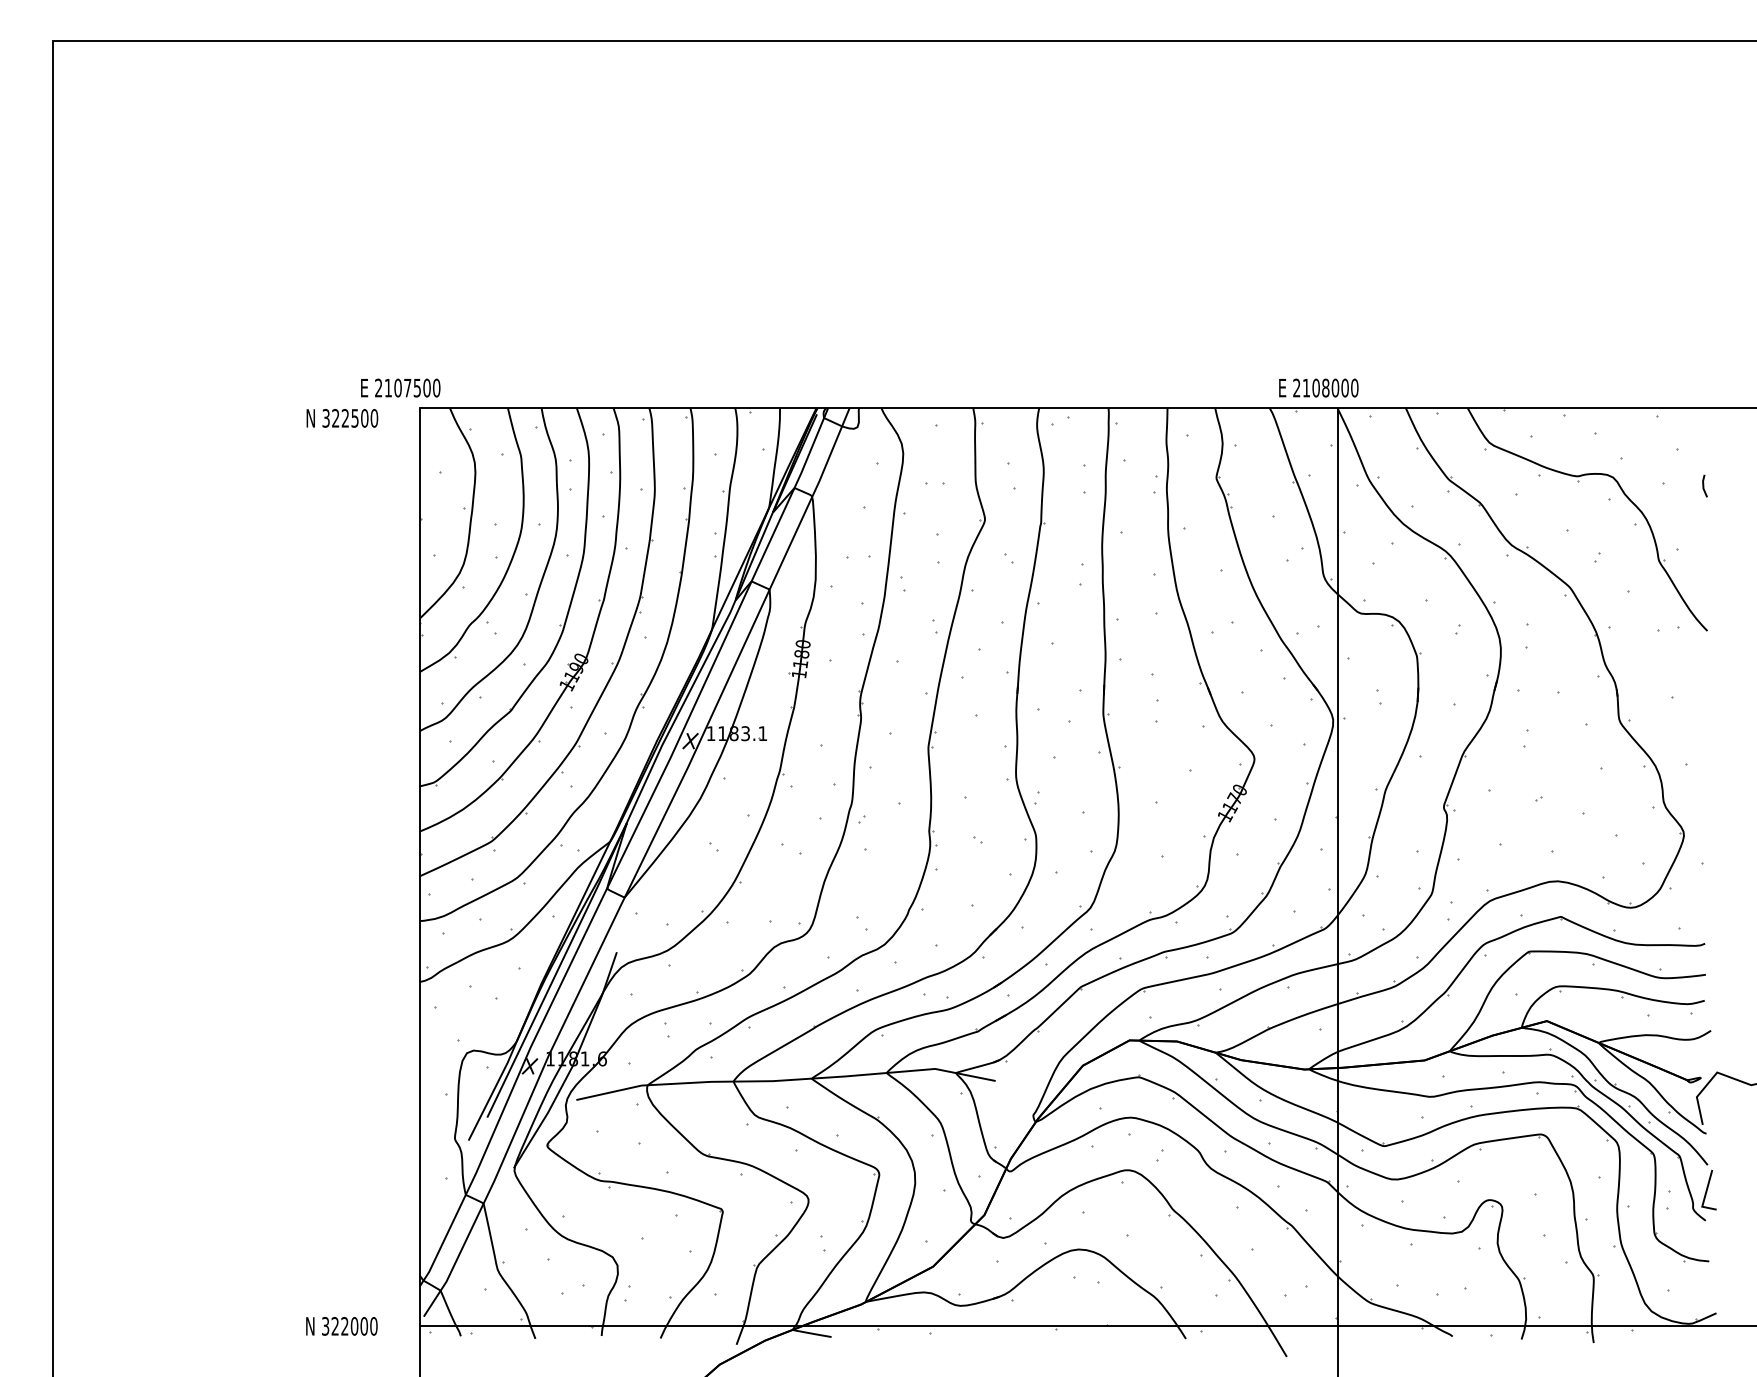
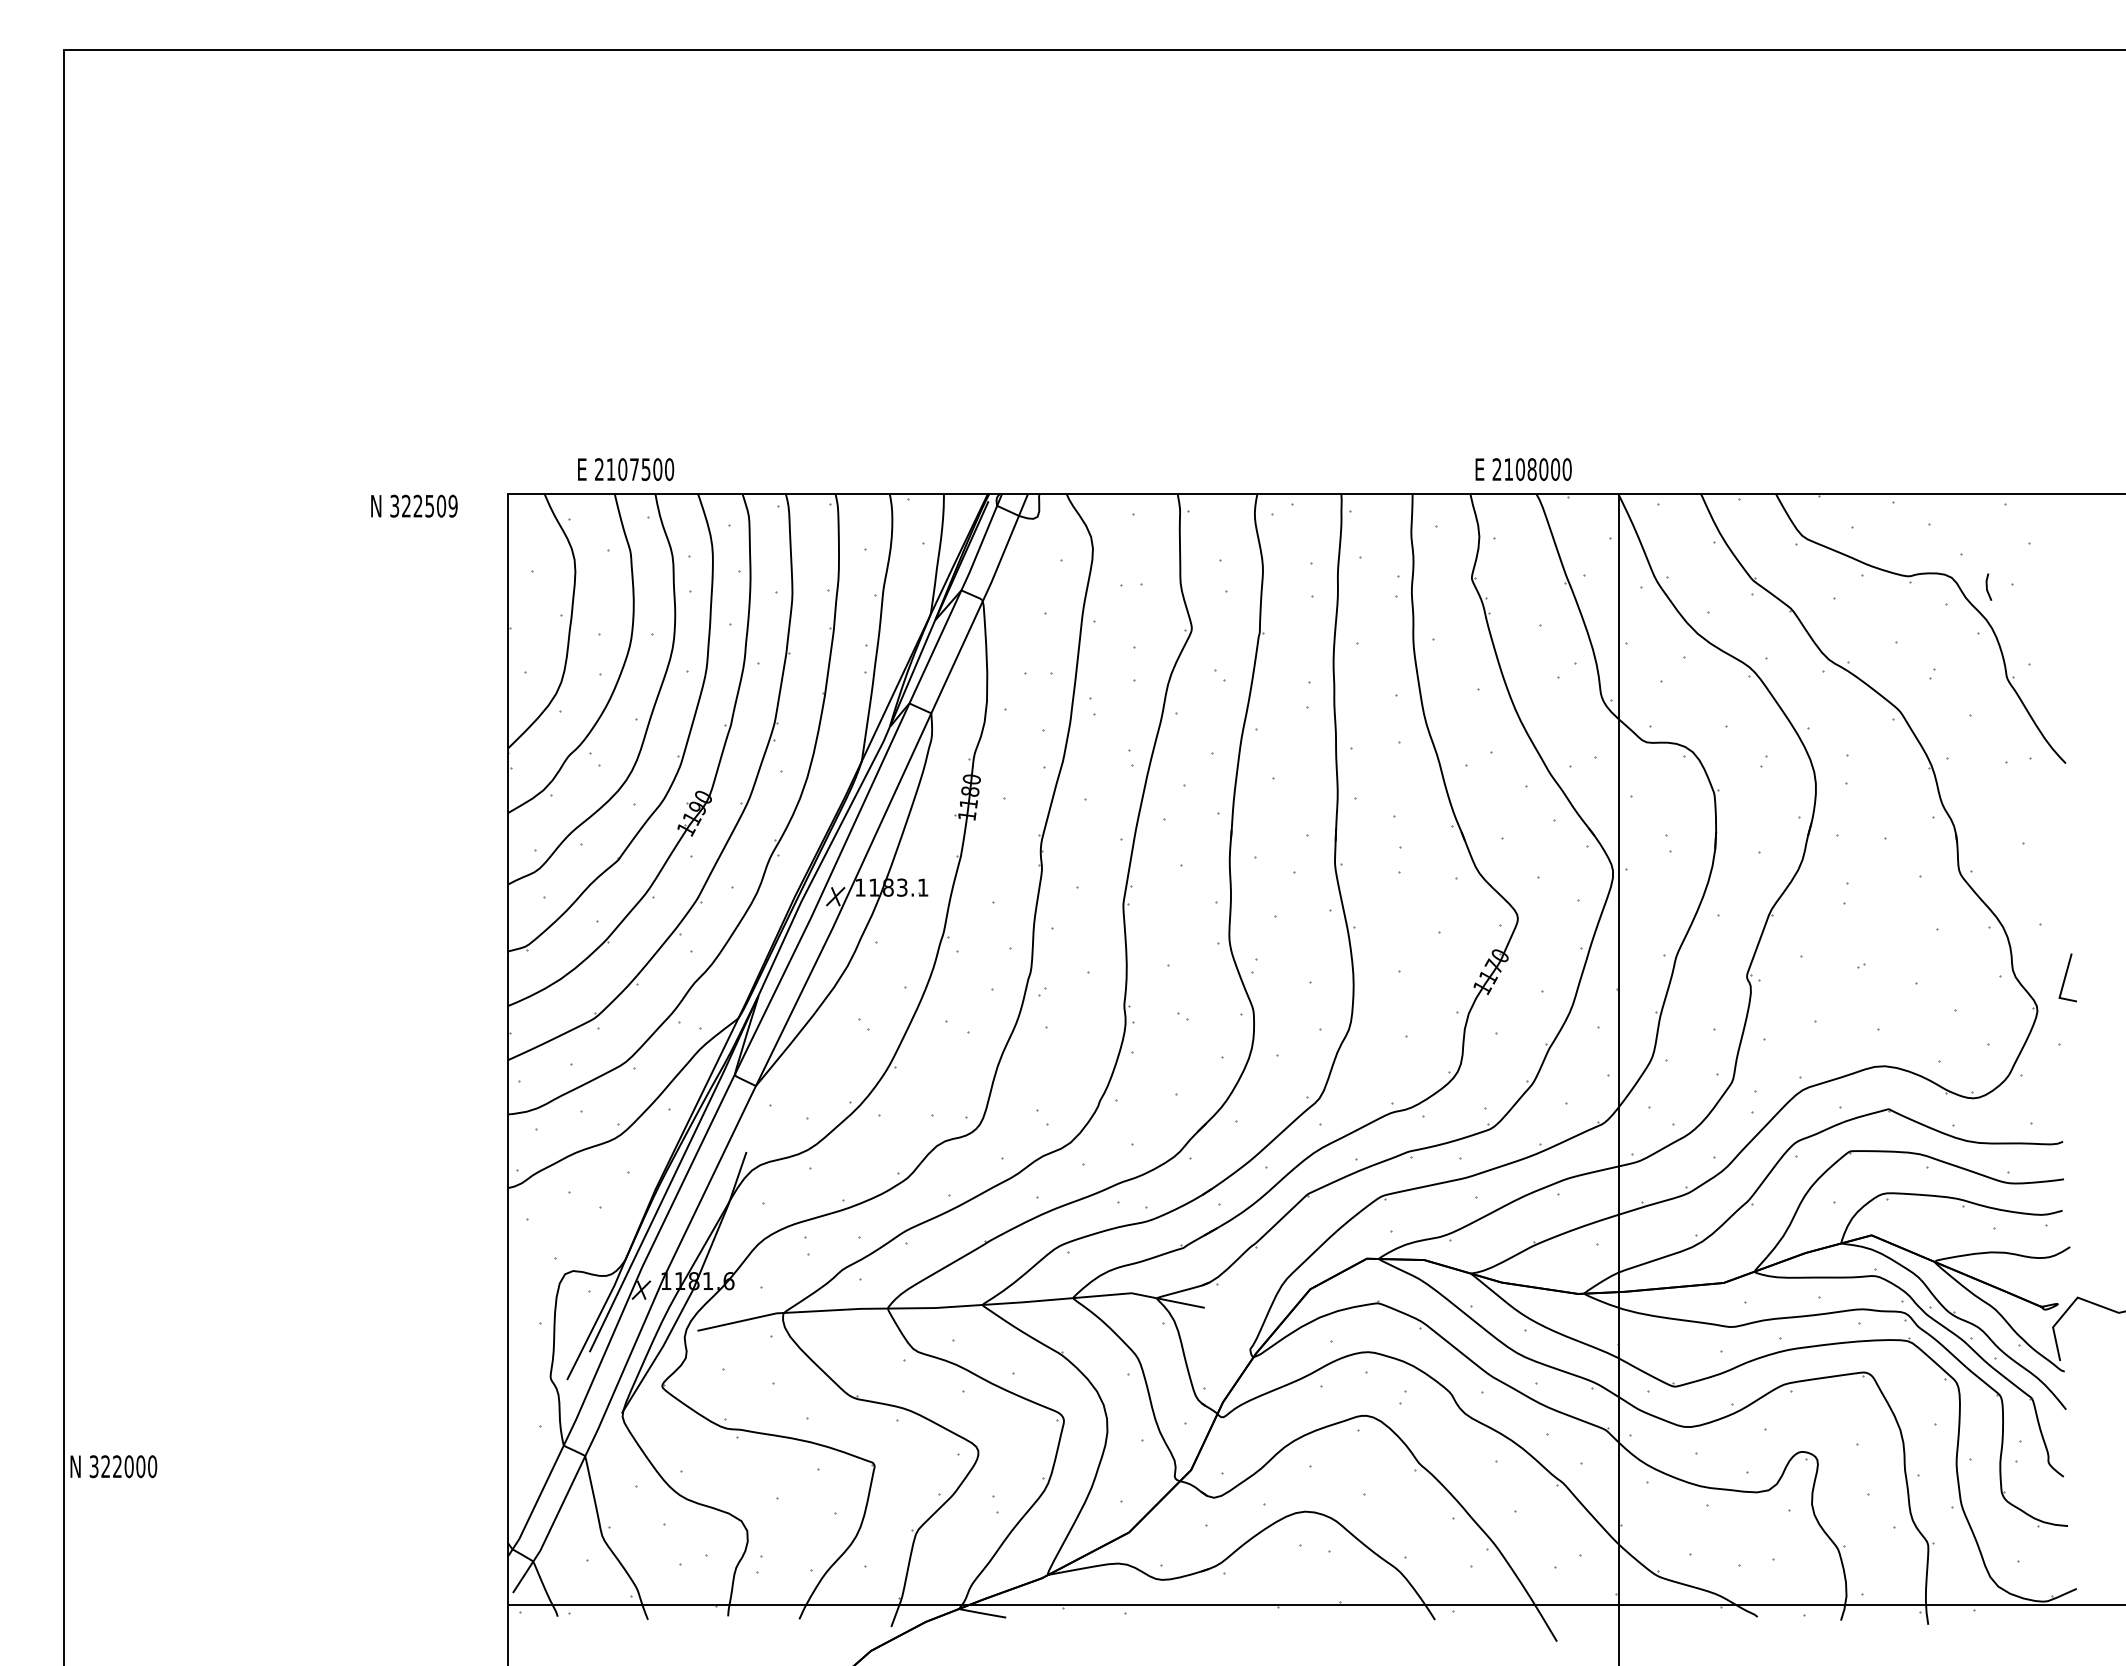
text: (401, 388) -> (626, 469), moved
text: (1318, 388) -> (1523, 469), moved
text: (373, 418) -> (452, 506), 322500 -> 322509
line: (1703, 485) -> (1987, 586), moved
line: (1707, 1189) -> (2066, 977), moved
text: (341, 1326) -> (113, 1466), moved

